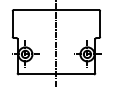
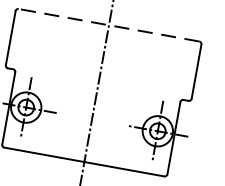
line: (56, 10) -> (108, 26), solid -> dashed

